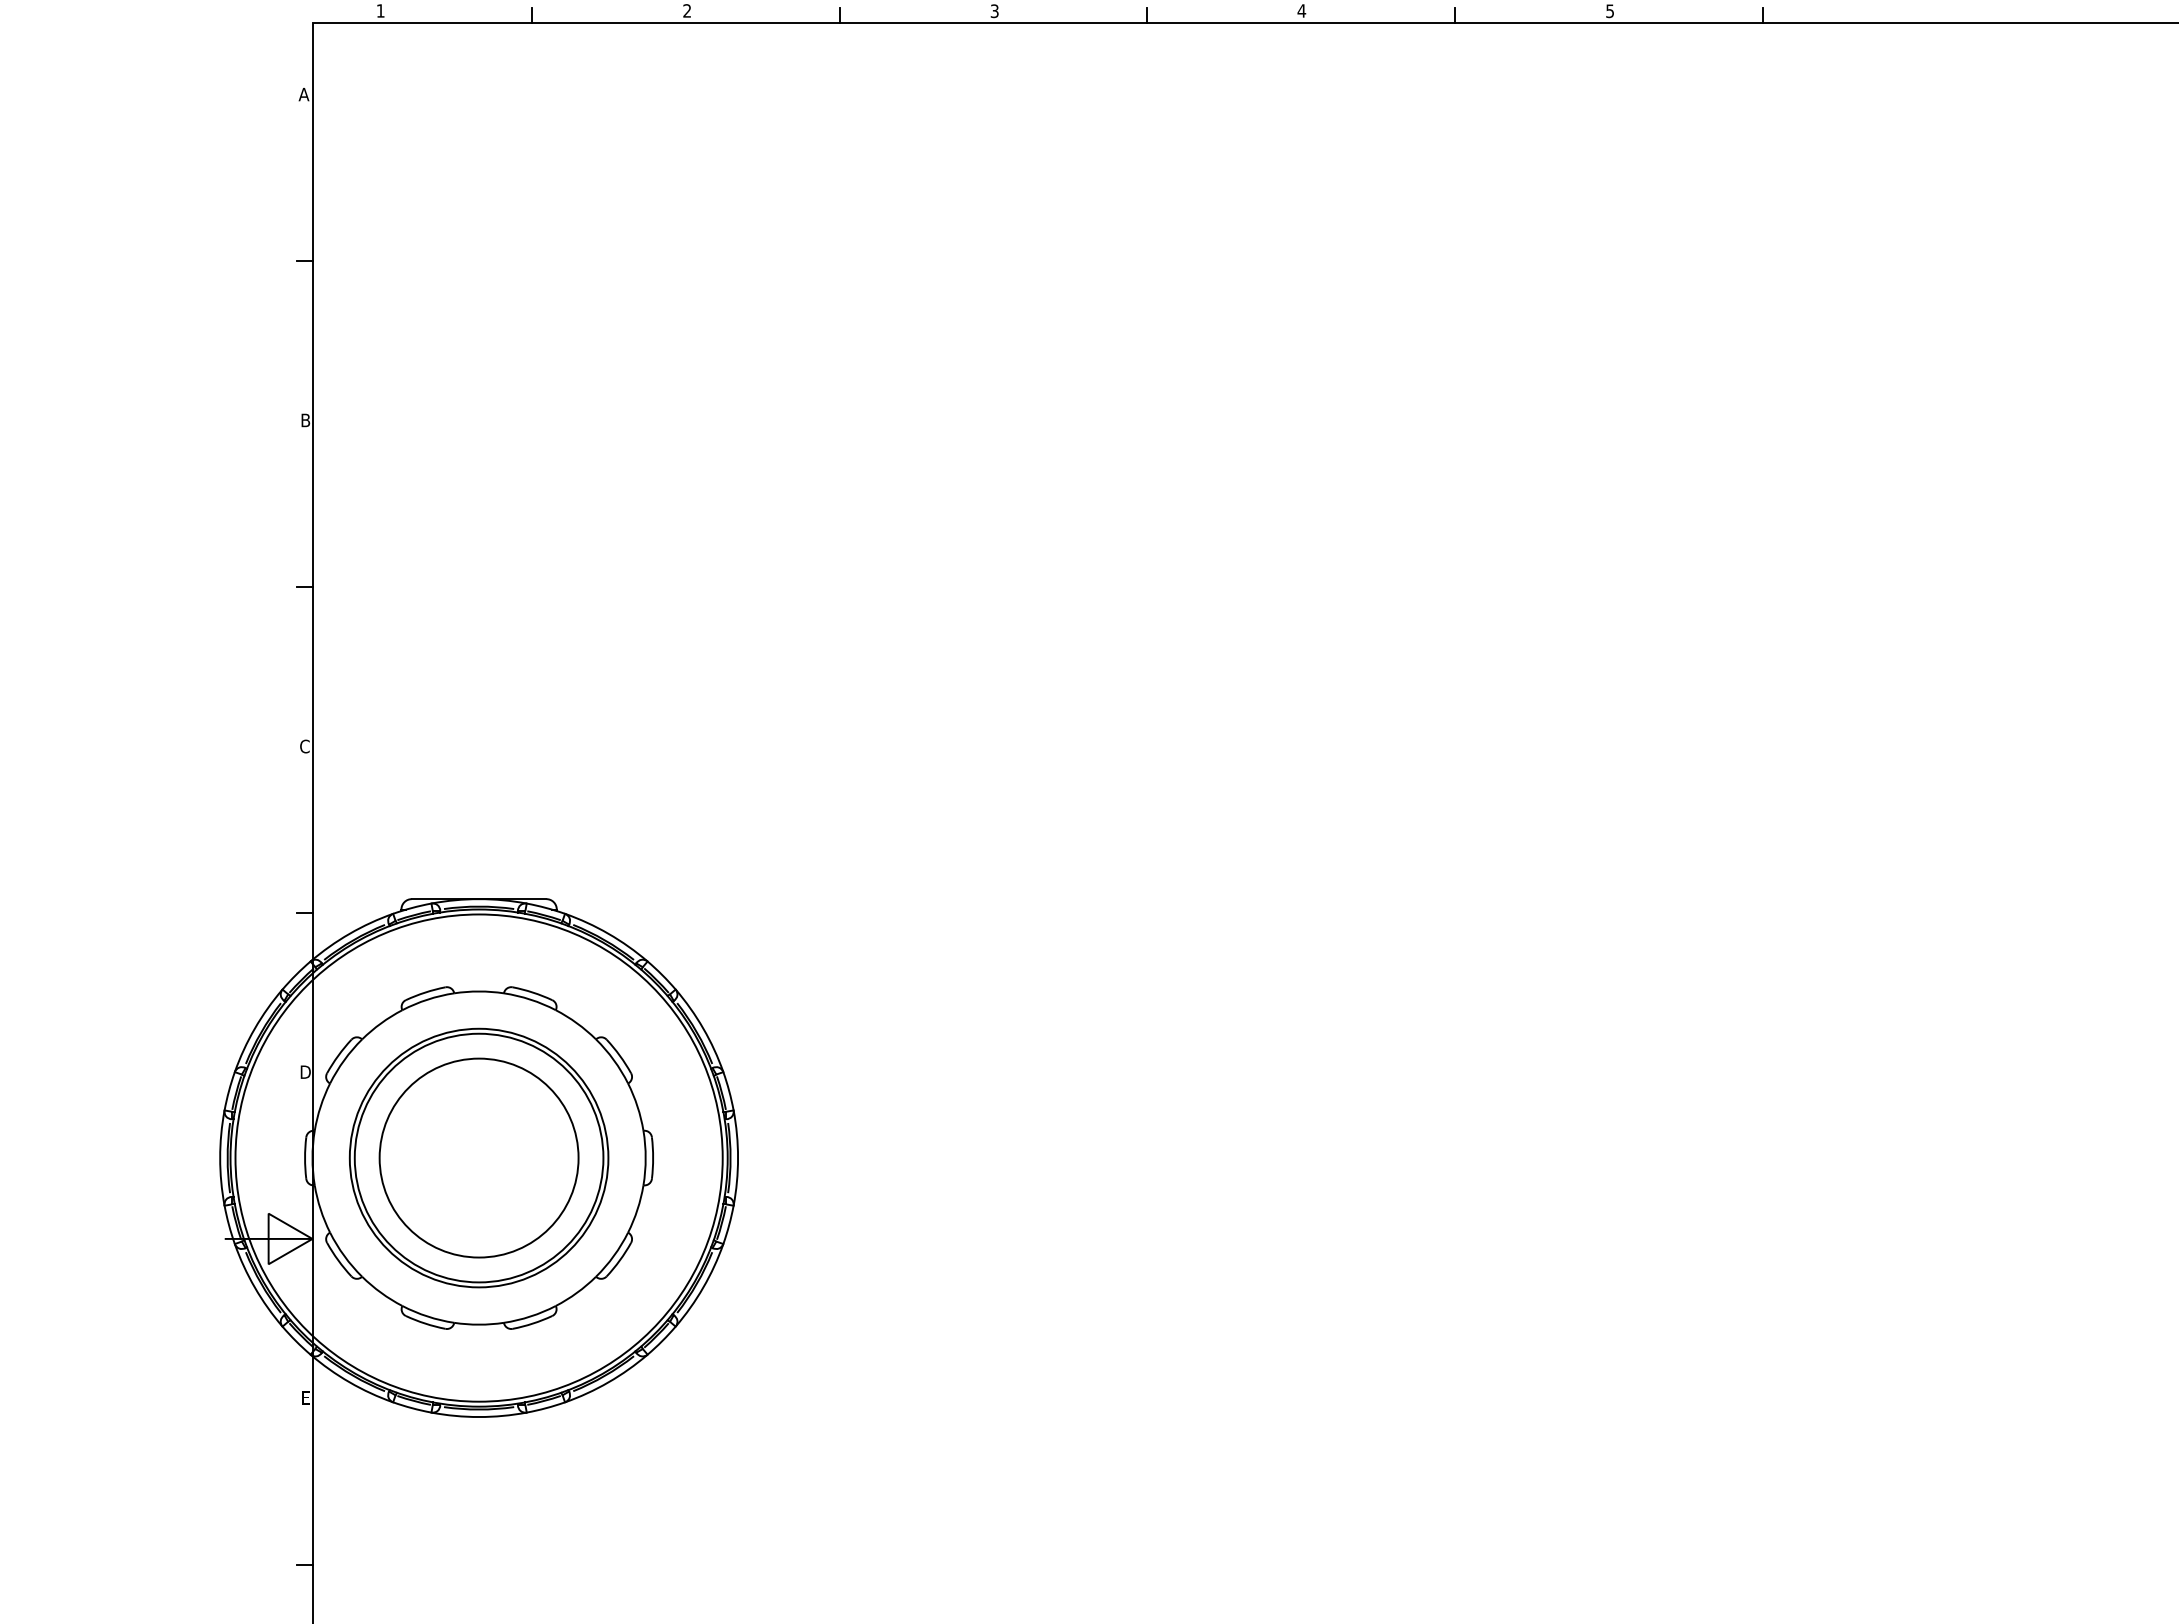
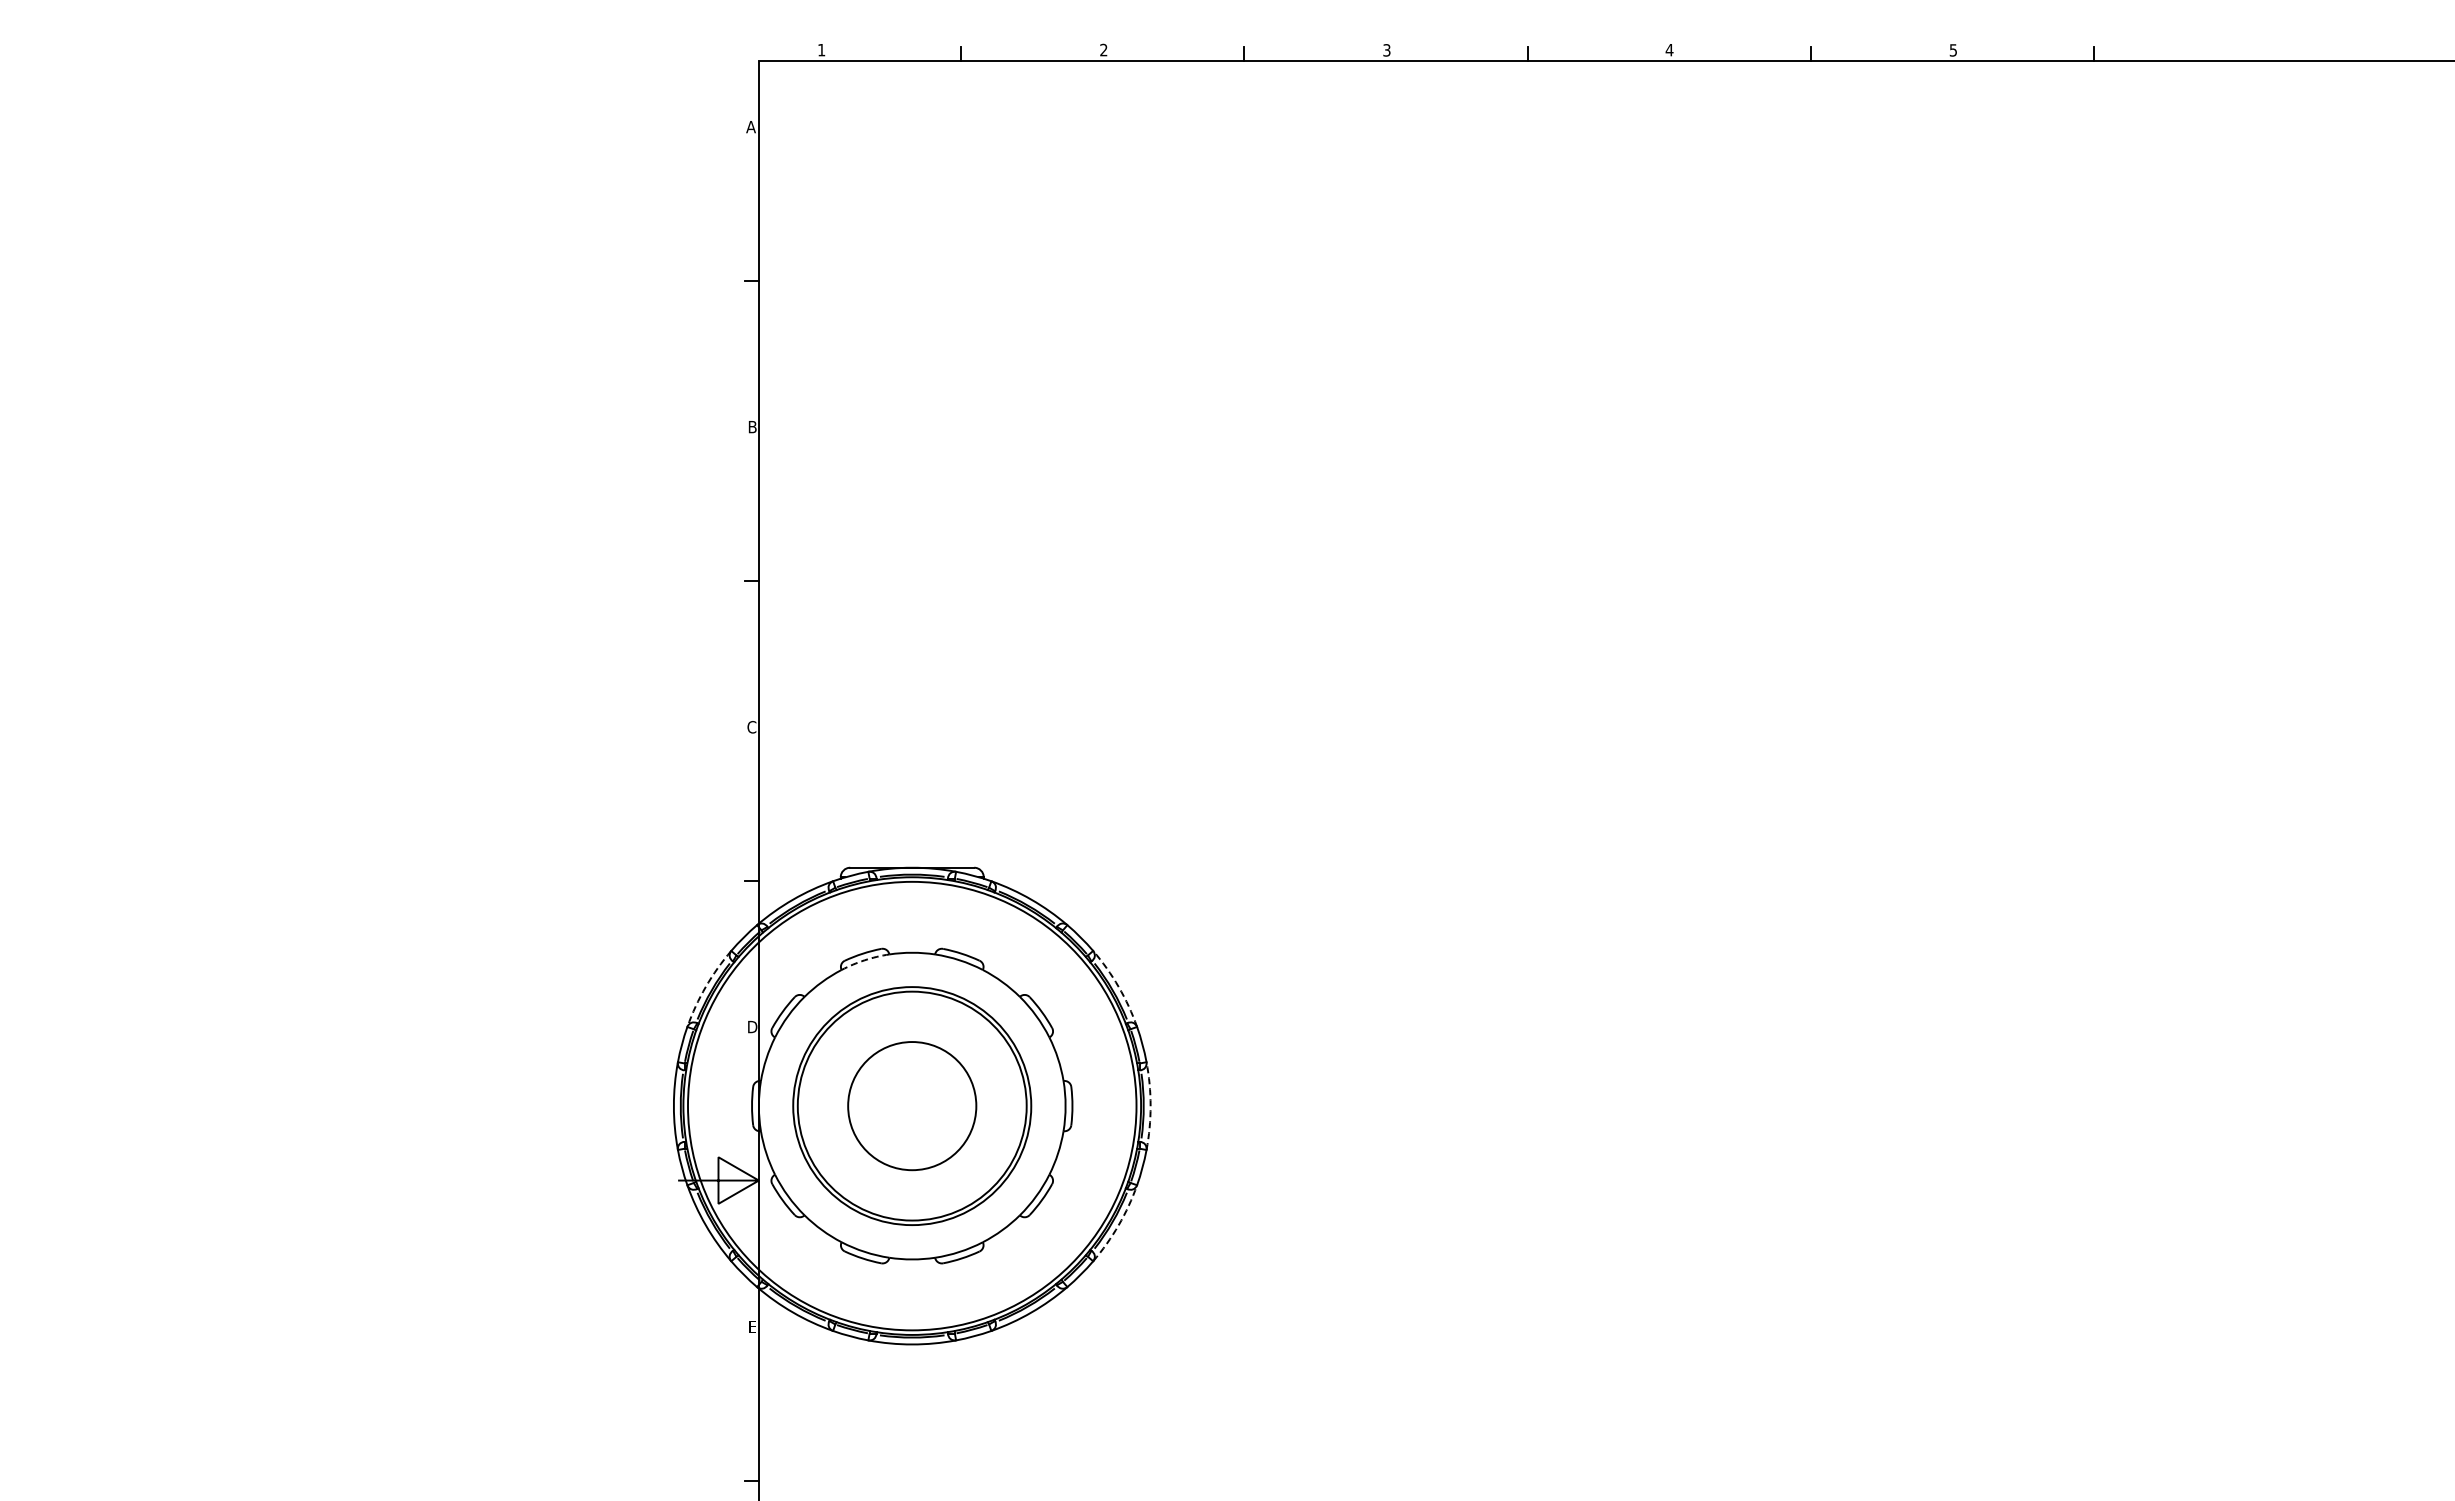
arc: (427, 999) -> (864, 960), solid -> dashed
arc: (254, 1028) -> (705, 986), solid -> dashed
arc: (703, 1028) -> (1118, 986), solid -> dashed
circle: (478, 1157) -> (911, 1105), size x0.7
arc: (737, 1158) -> (1150, 1106), solid -> dashed
arc: (703, 1287) -> (1118, 1225), solid -> dashed

